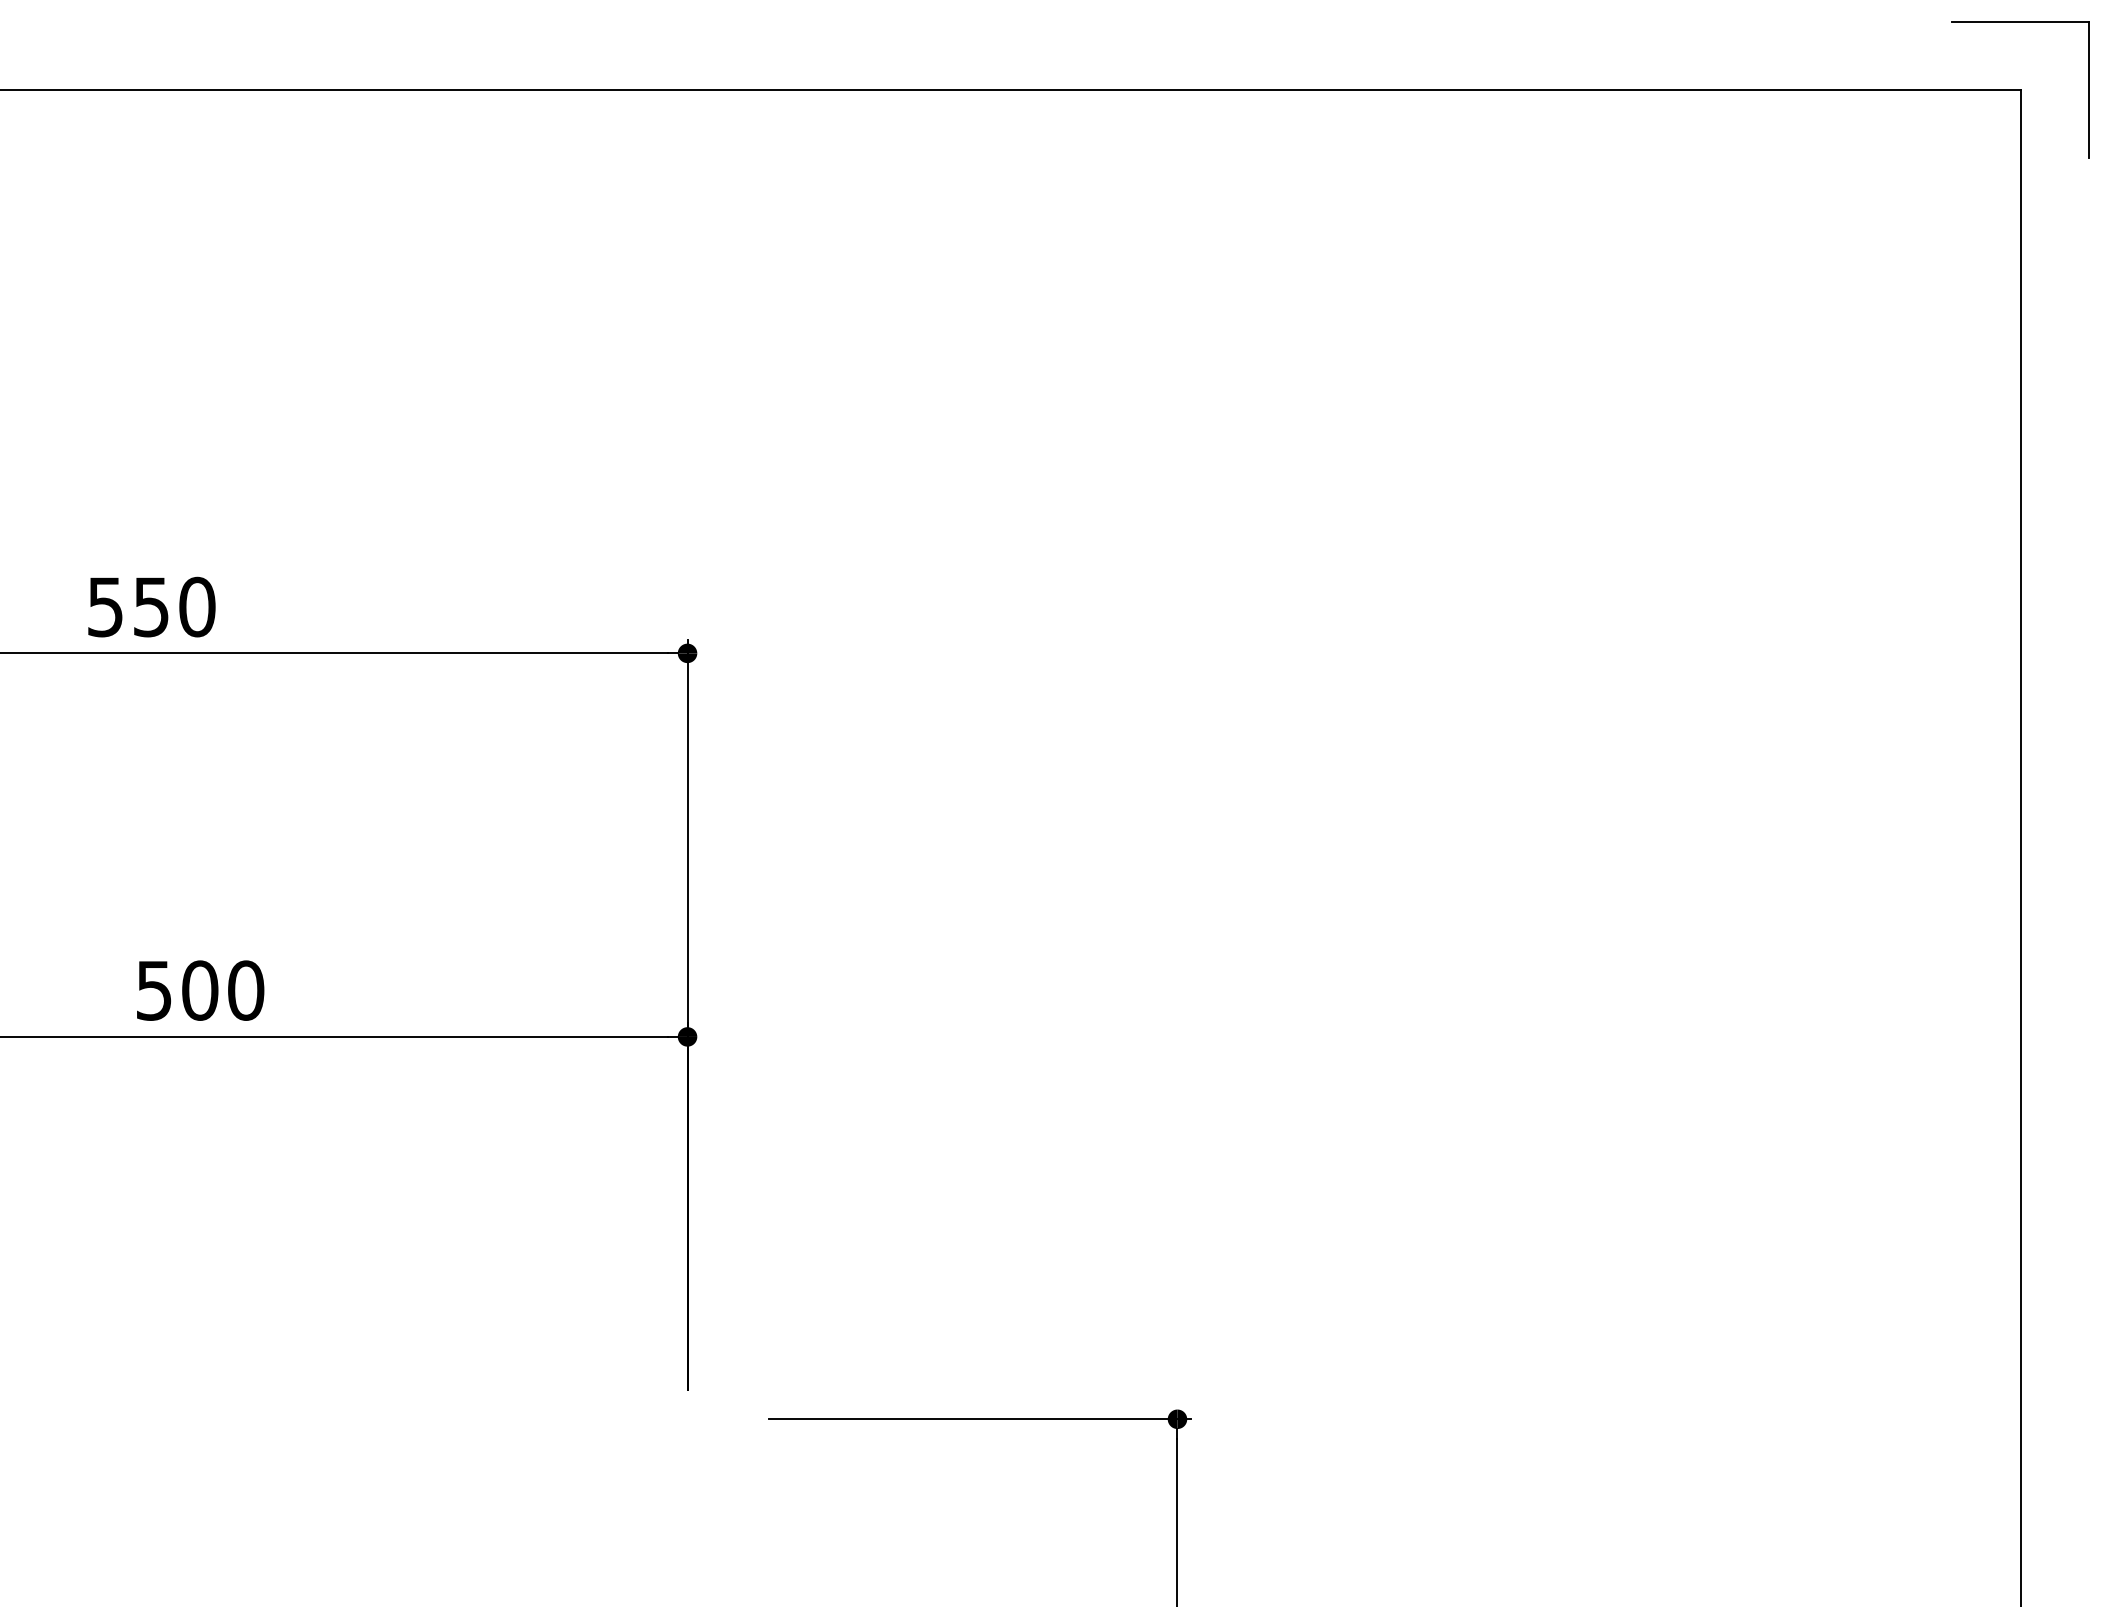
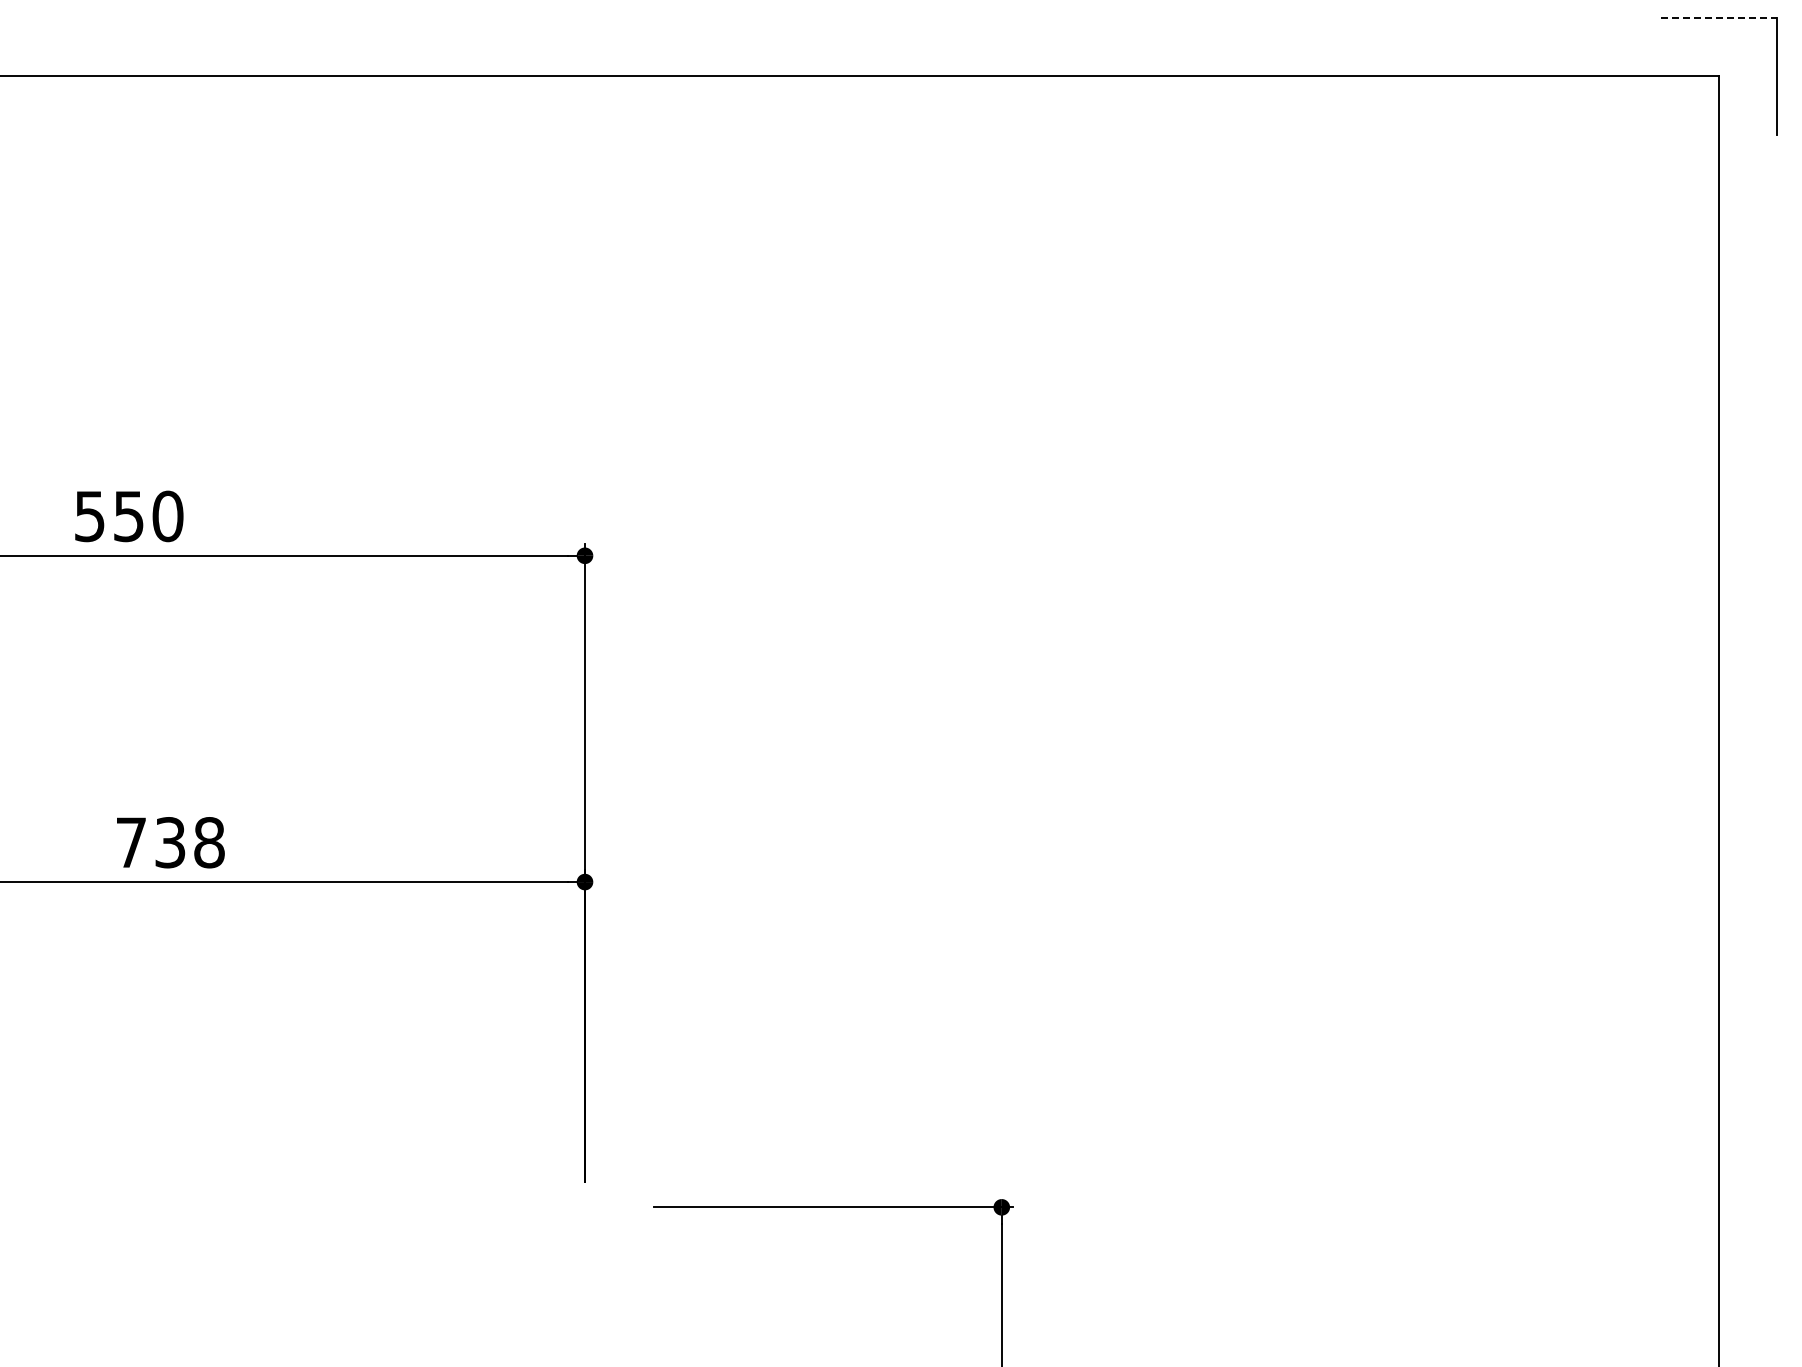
line: (2021, 21) -> (1719, 18), solid -> dashed
text: (200, 990) -> (170, 842), 500 -> 738

